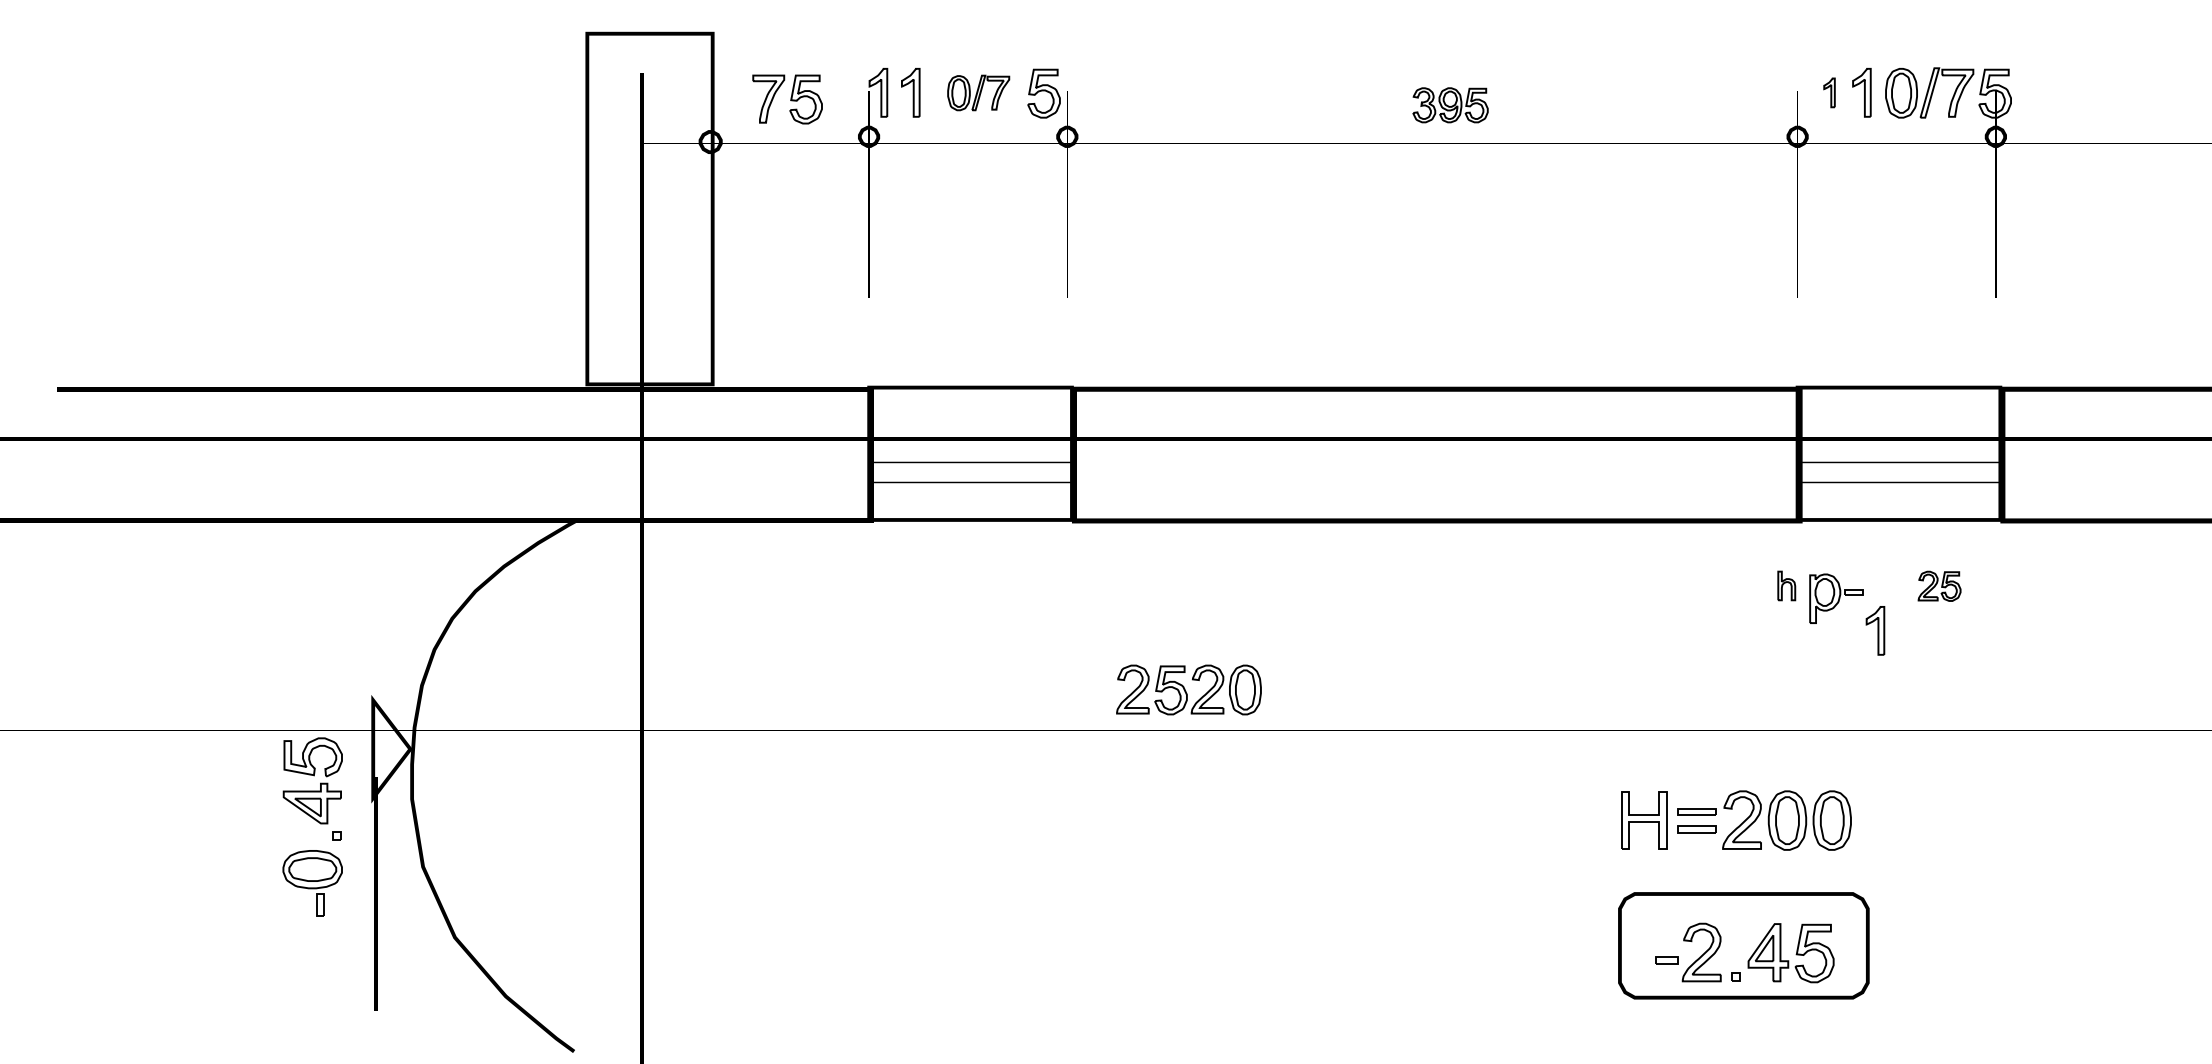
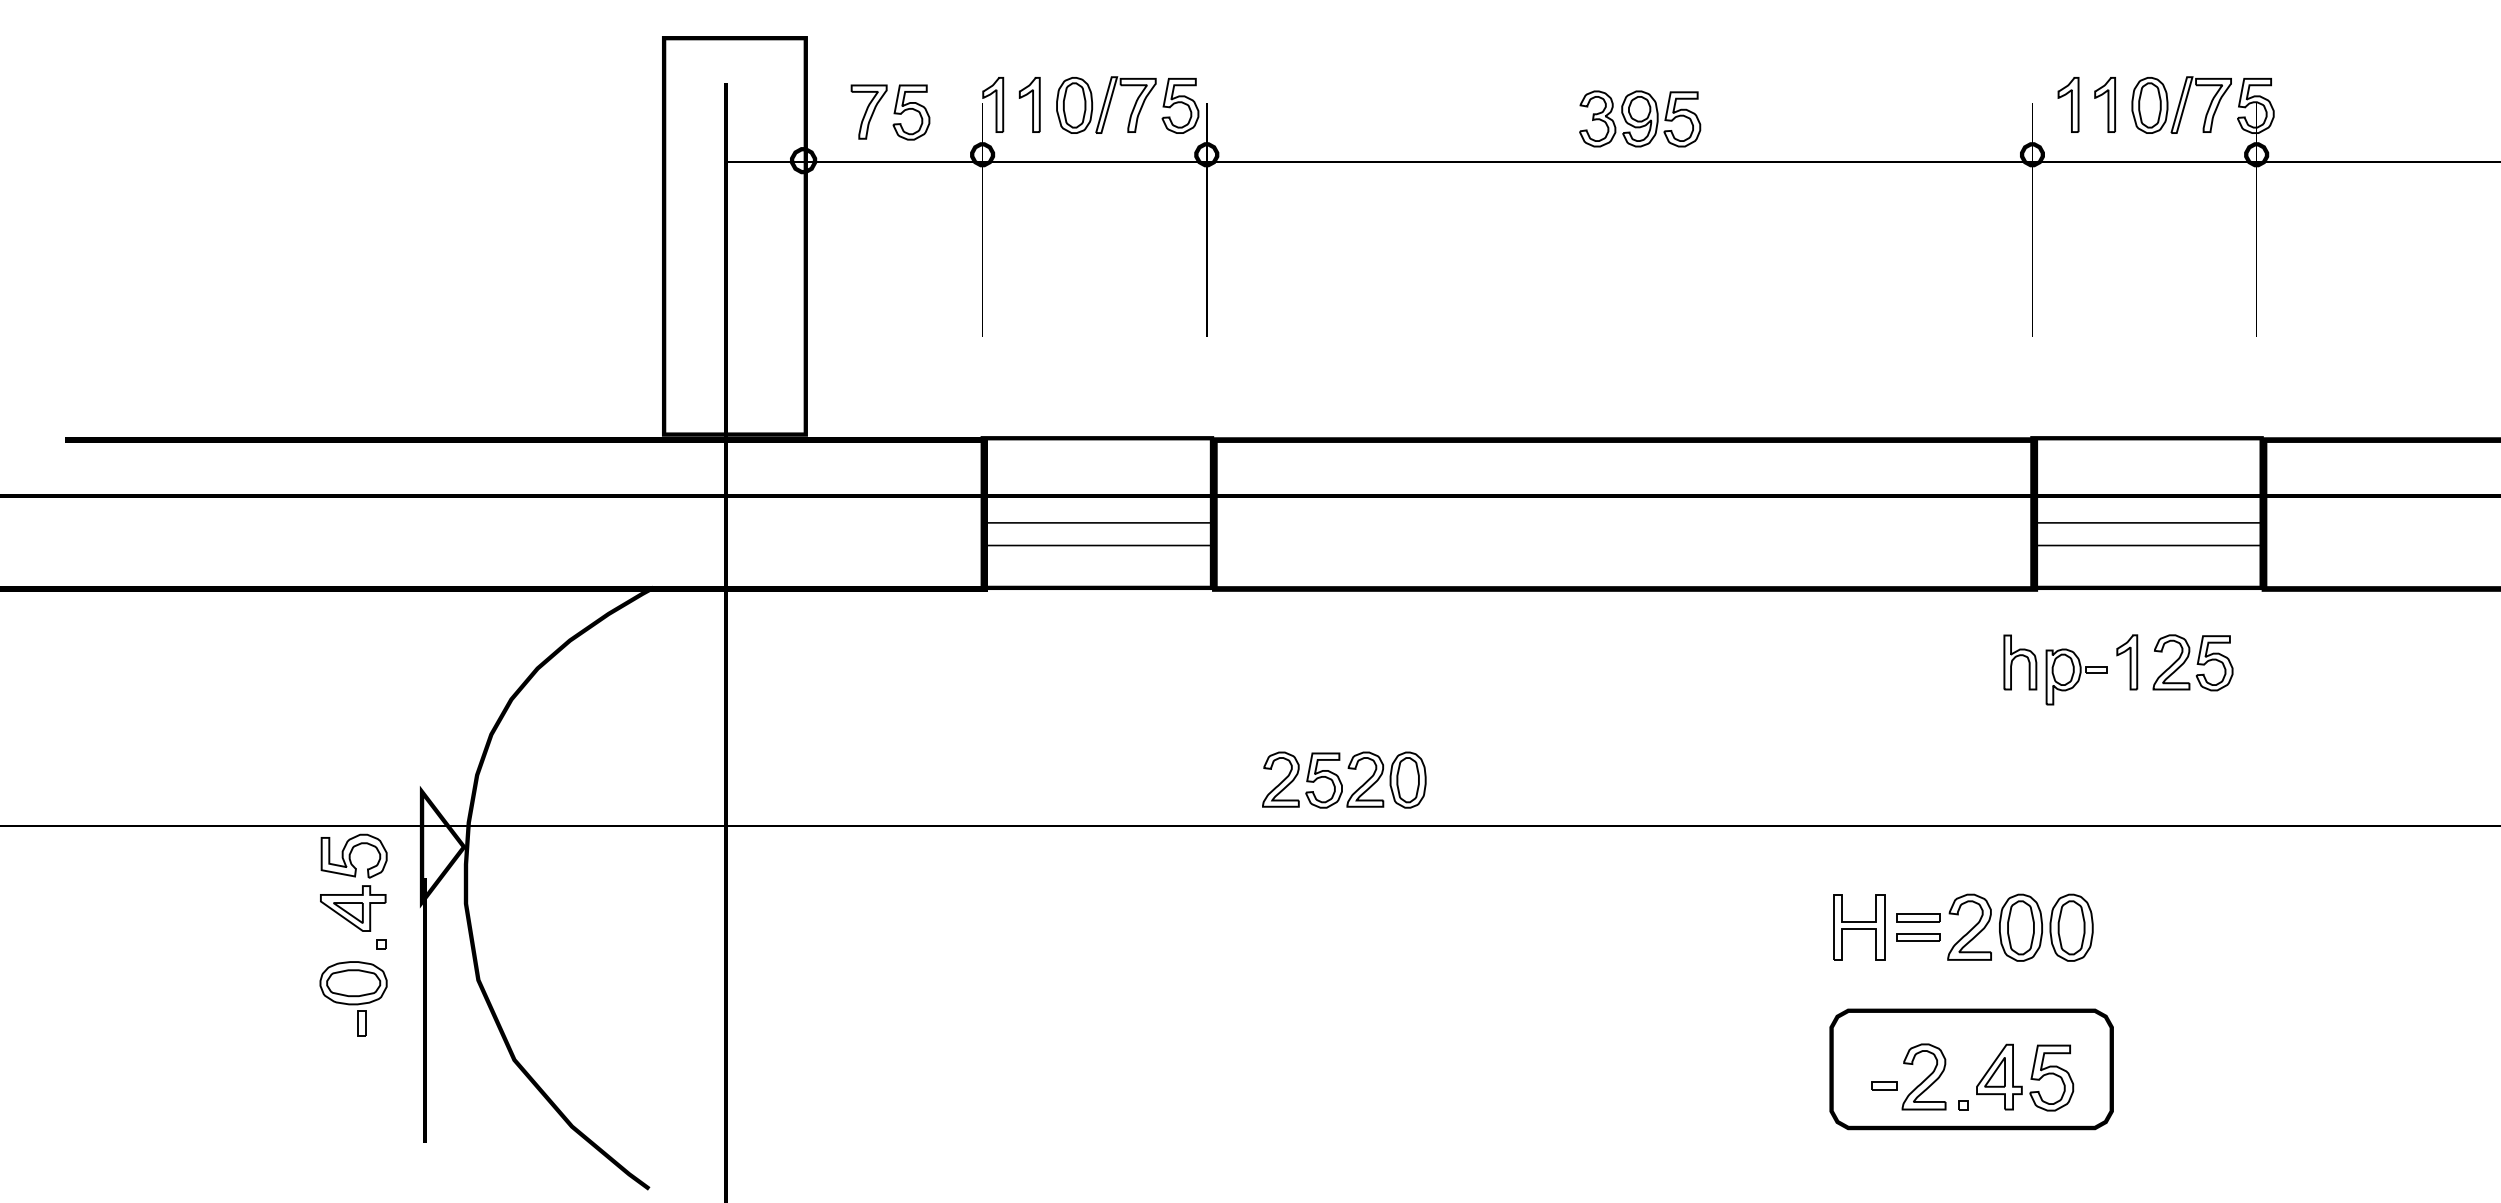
part: (978, 92) -> (1106, 104), size x1.43
part: (1829, 92) -> (2068, 104), size x1.67
part: (1450, 105) -> (1639, 119), size x1.43
part: (1786, 585) -> (2019, 661), size x1.67
part: (1939, 586) -> (2192, 663), size x1.67
part: (1875, 630) -> (2127, 661), moved

